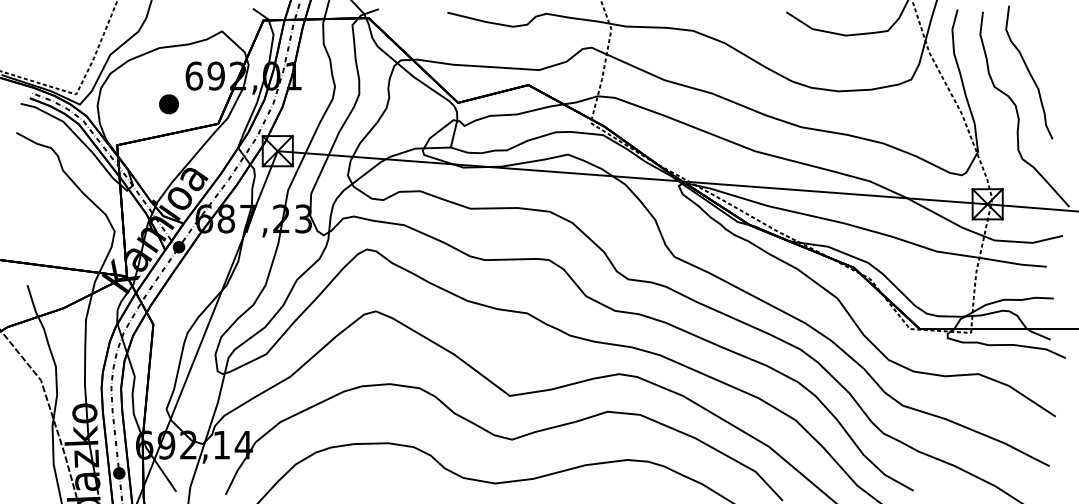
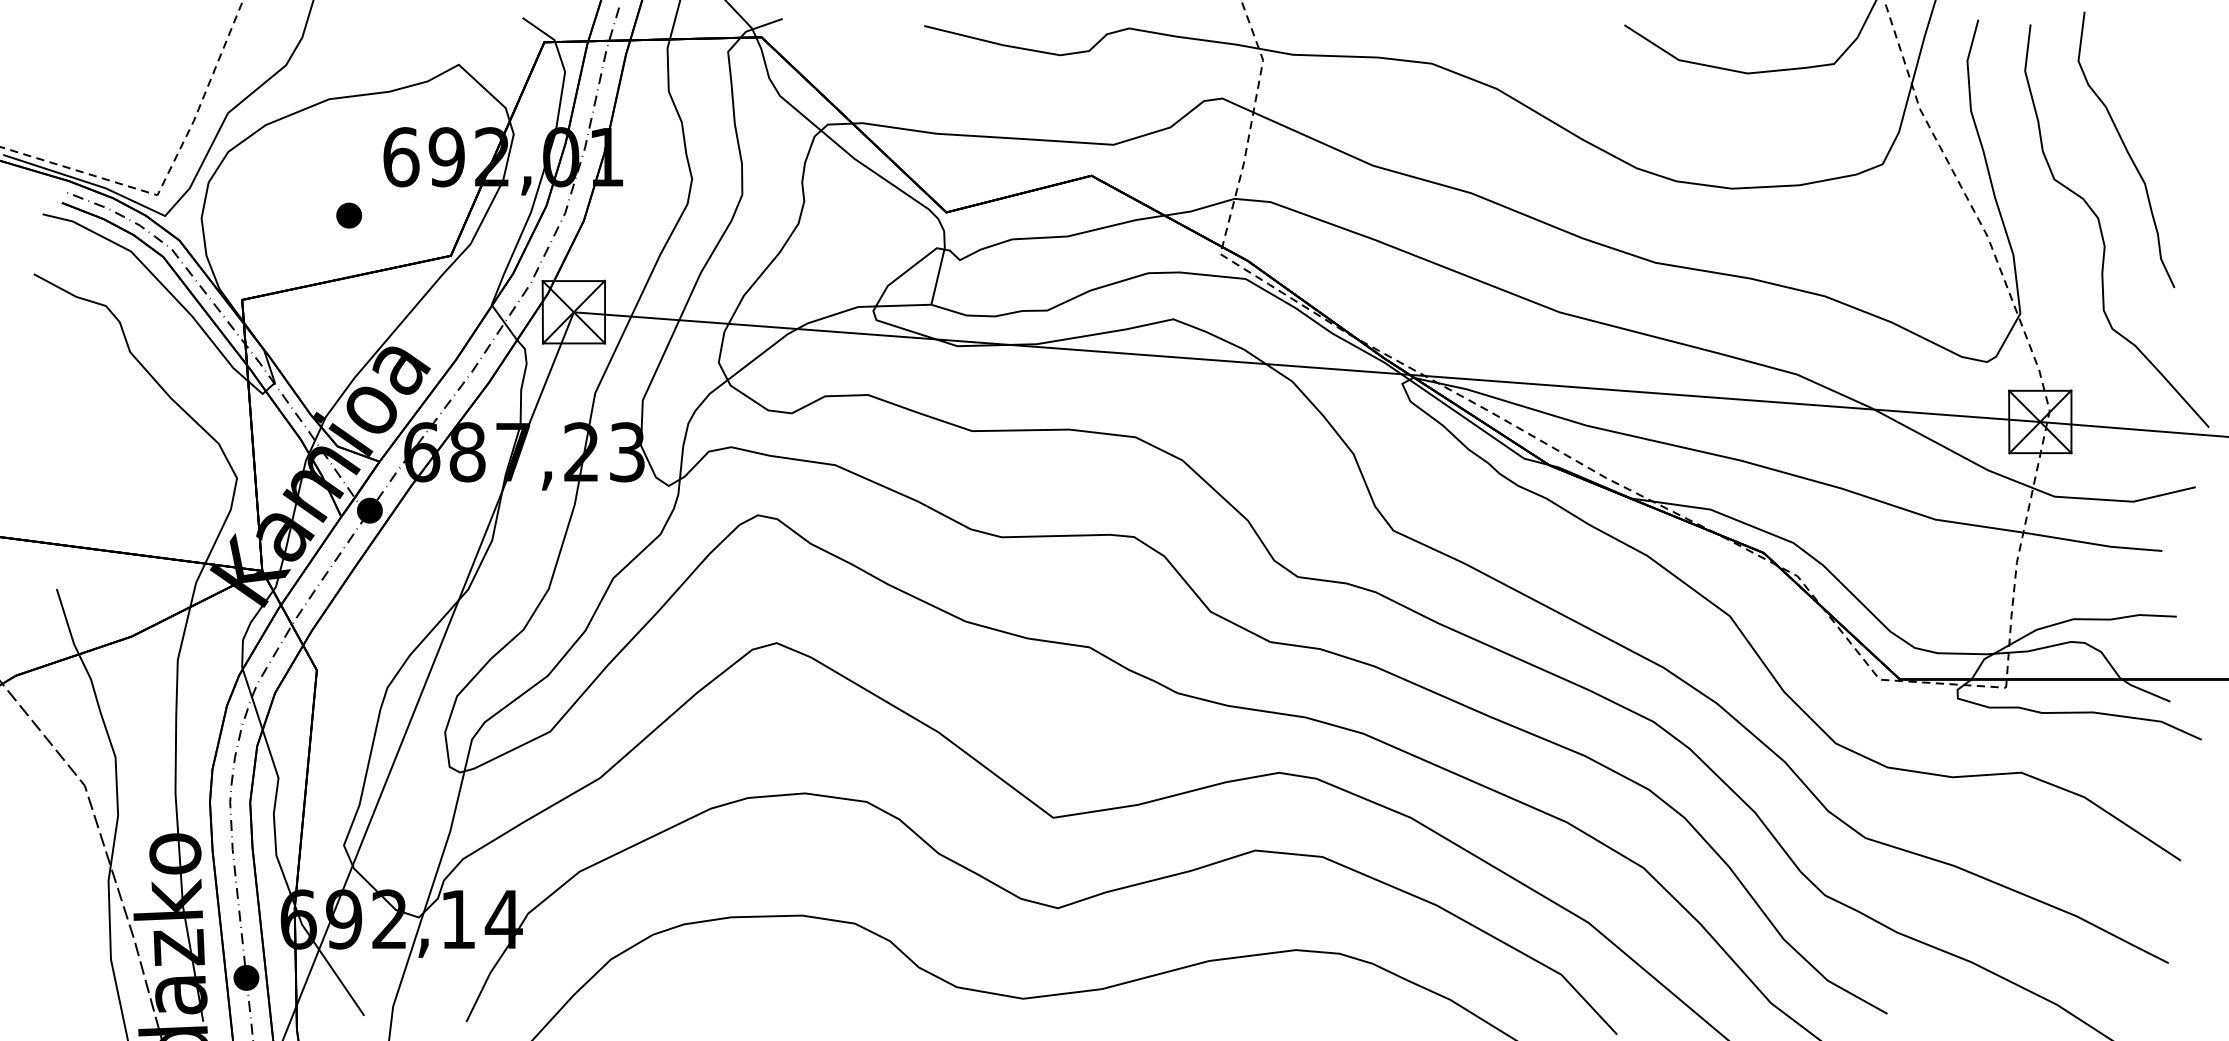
part: (168, 104) -> (348, 215), size x0.62

